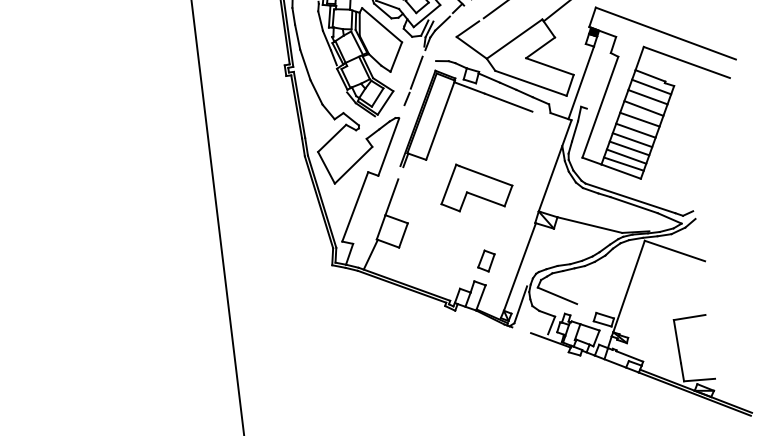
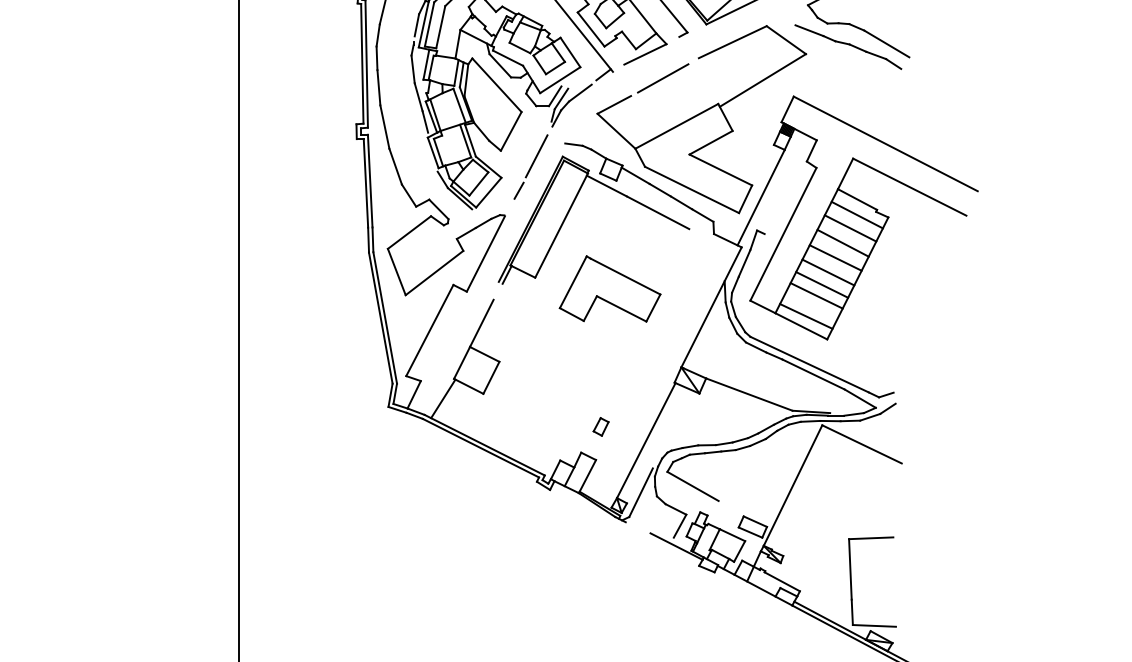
line: (626, 156) -> (811, 306), removed
part: (475, 185) -> (609, 288), moved
part: (485, 260) -> (600, 426), size x0.6

